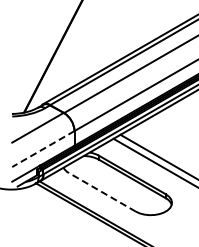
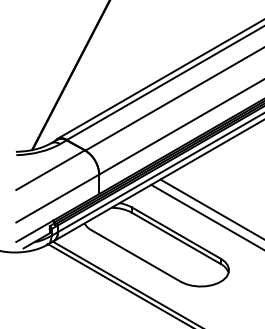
line: (43, 149) -> (57, 199), dashed -> solid
line: (102, 192) -> (136, 256), dashed -> solid

